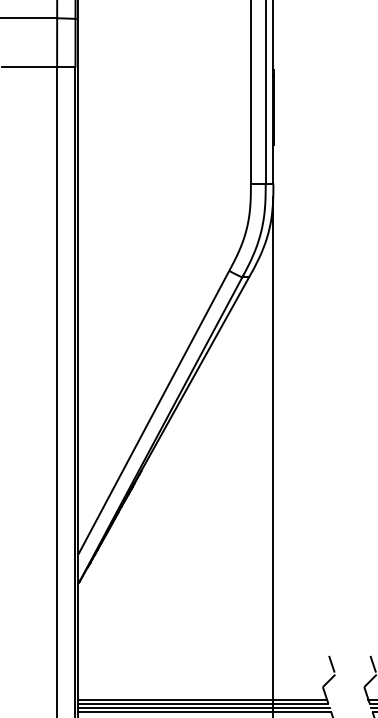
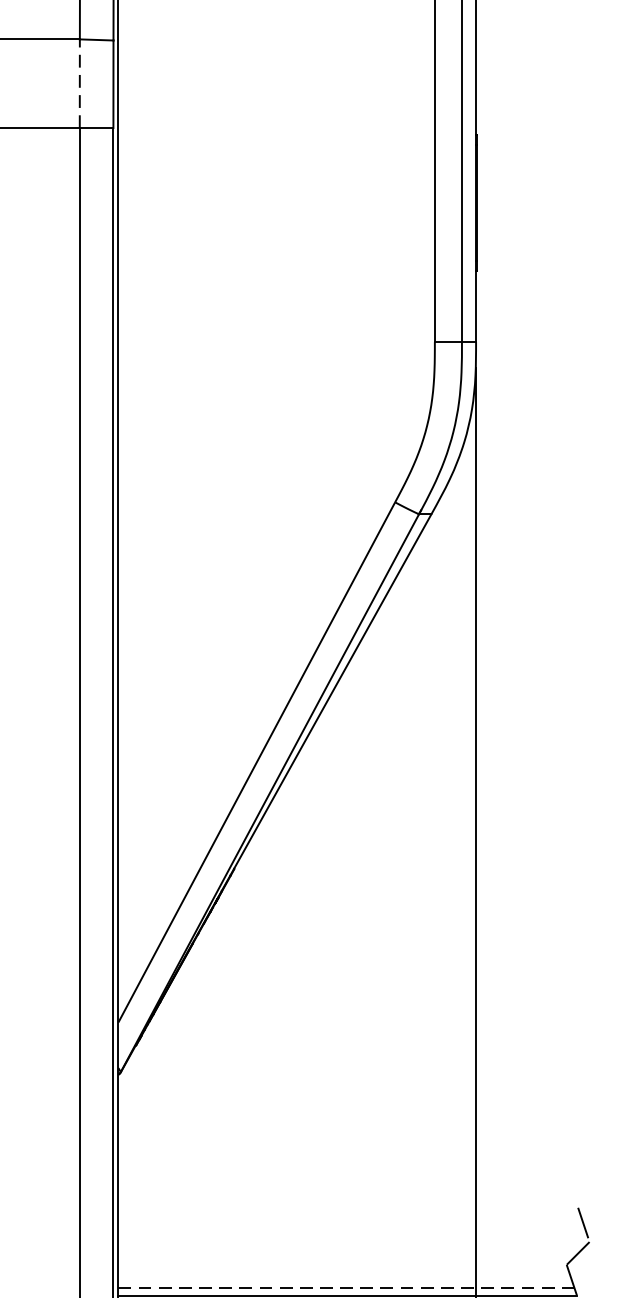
line: (57, 41) -> (80, 81), solid -> dashed
line: (203, 699) -> (347, 1287), solid -> dashed

